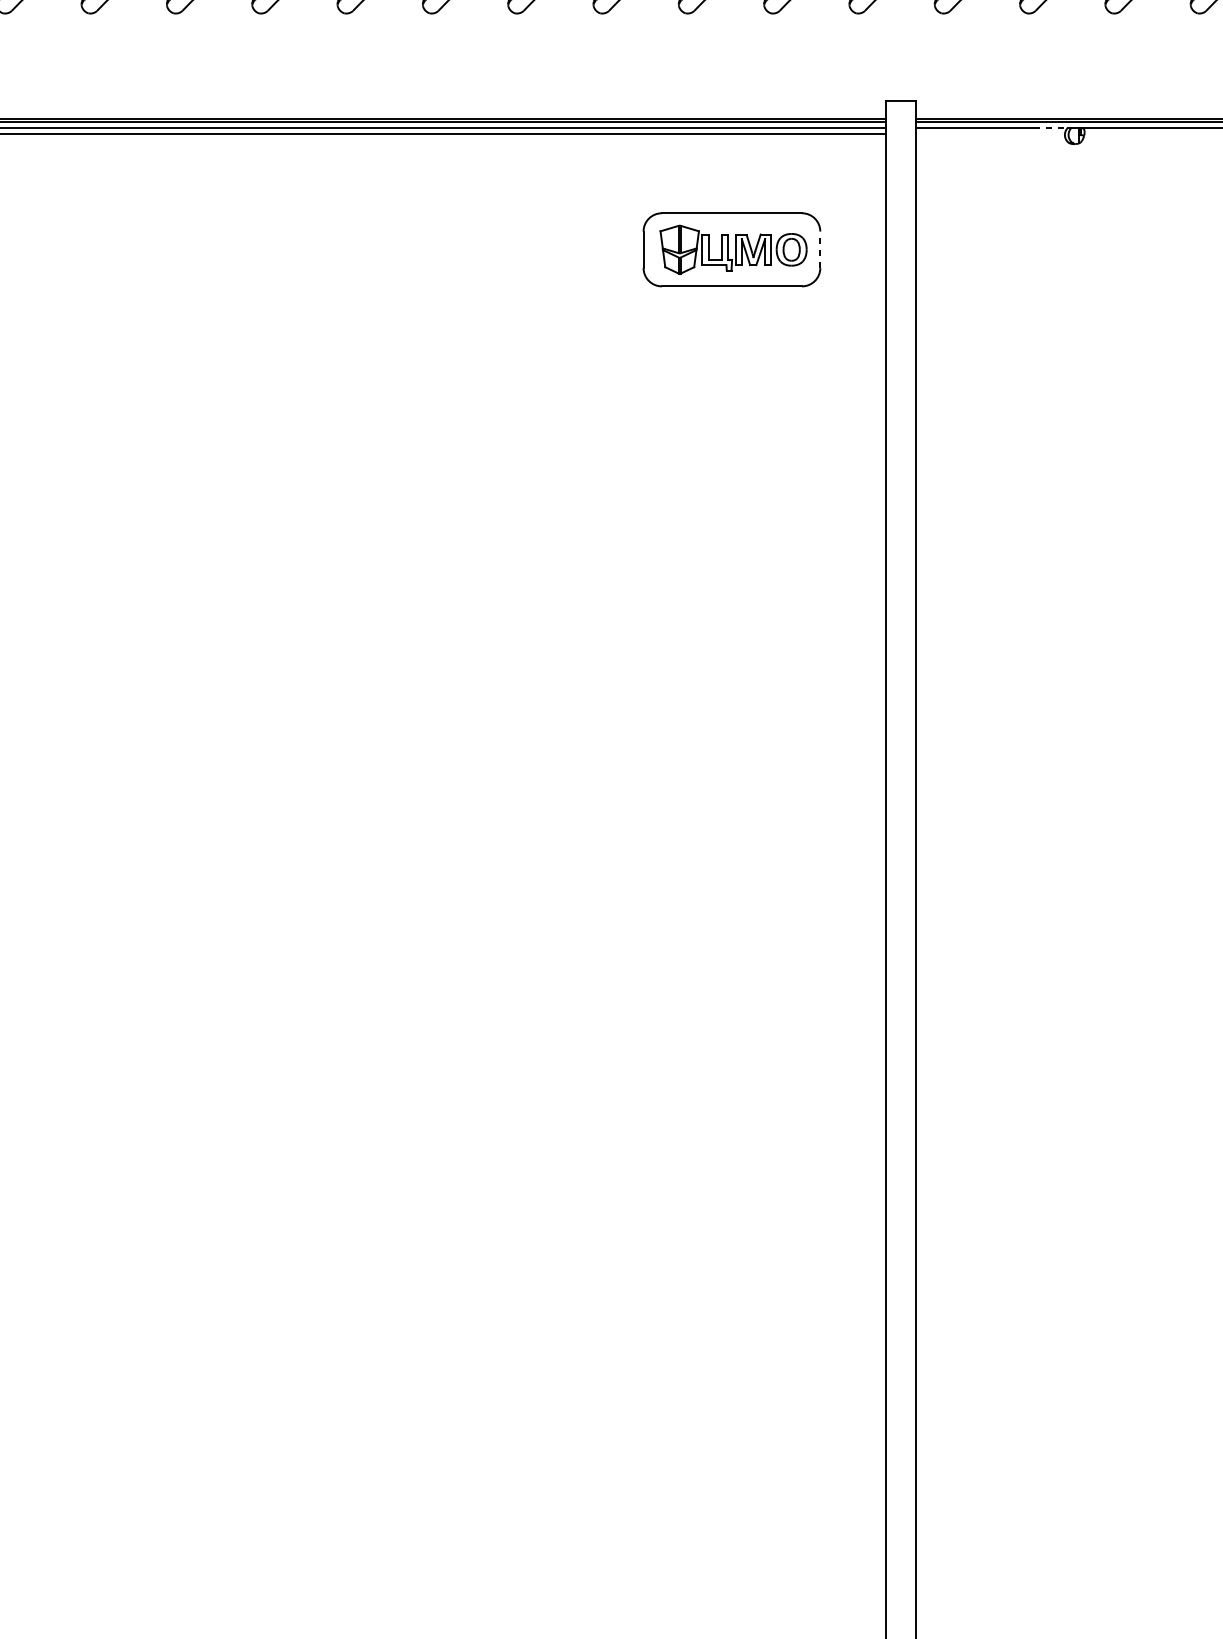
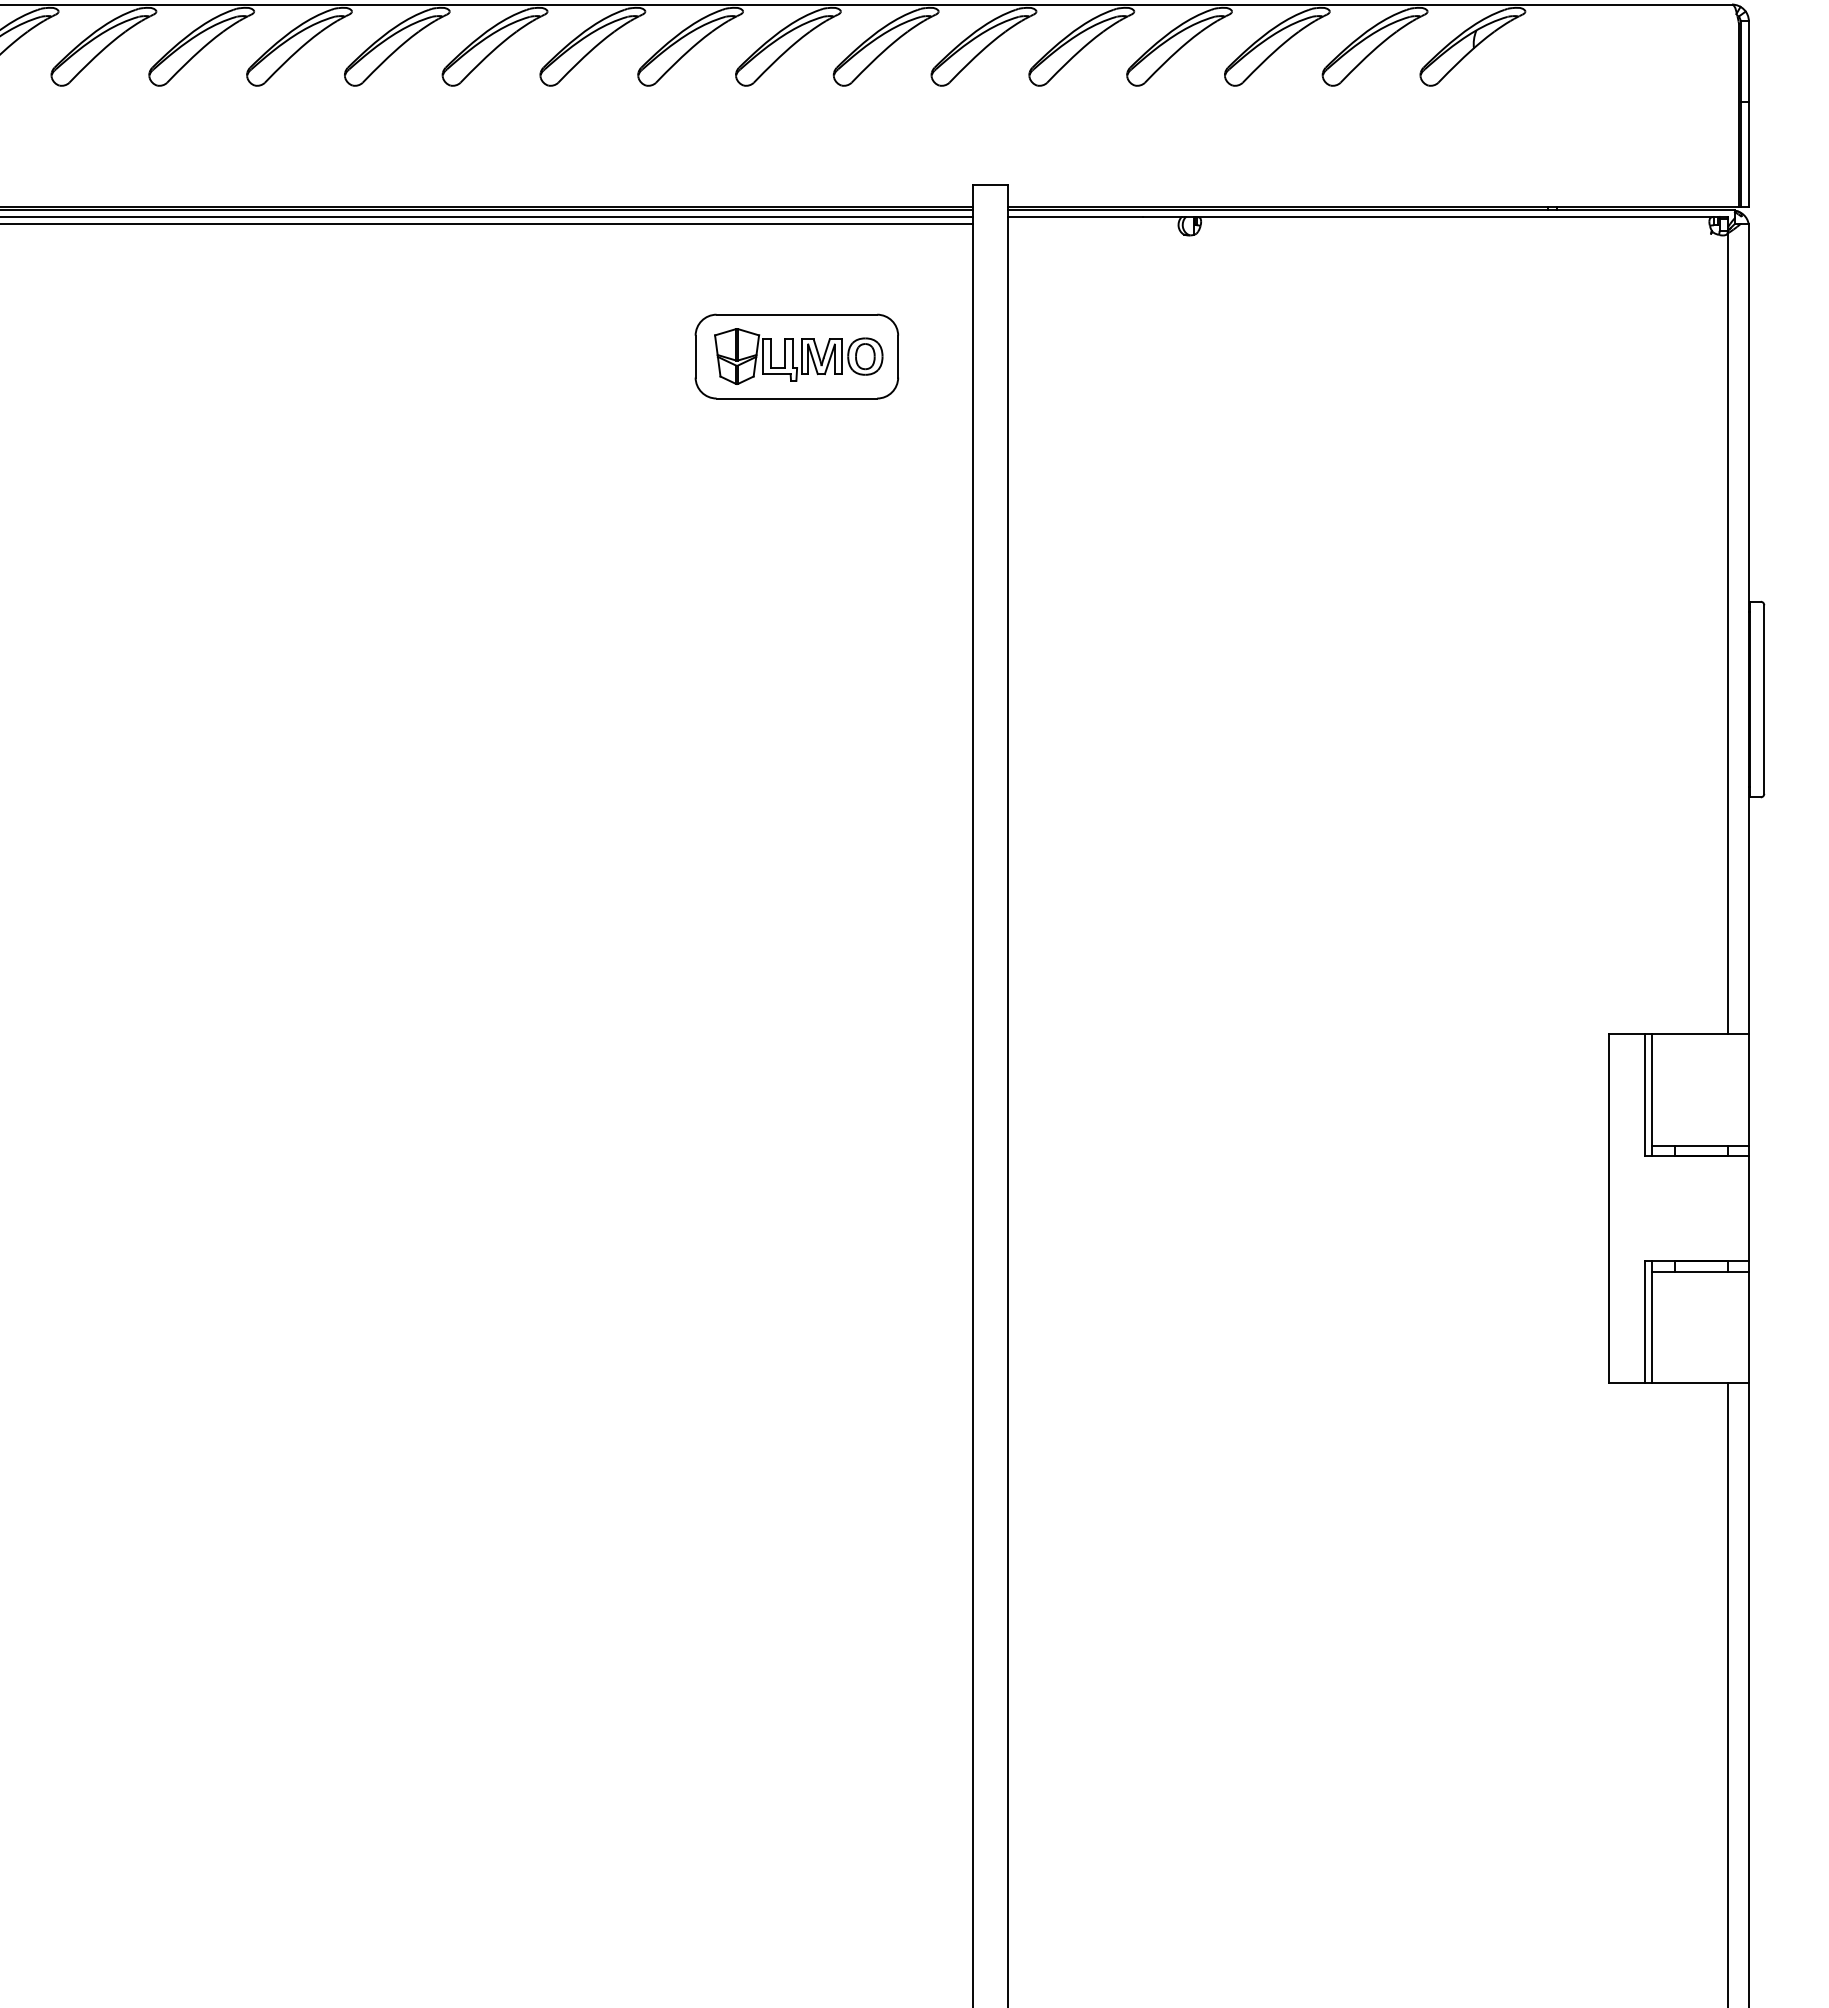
line: (1050, 127) -> (1162, 216), dashed -> solid
line: (820, 249) -> (898, 356), dashed -> solid

